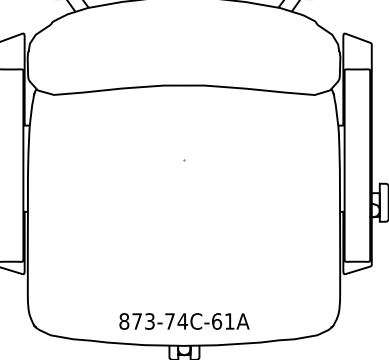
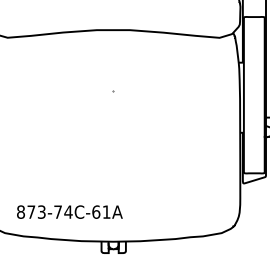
text: (184, 321) -> (69, 212), moved

